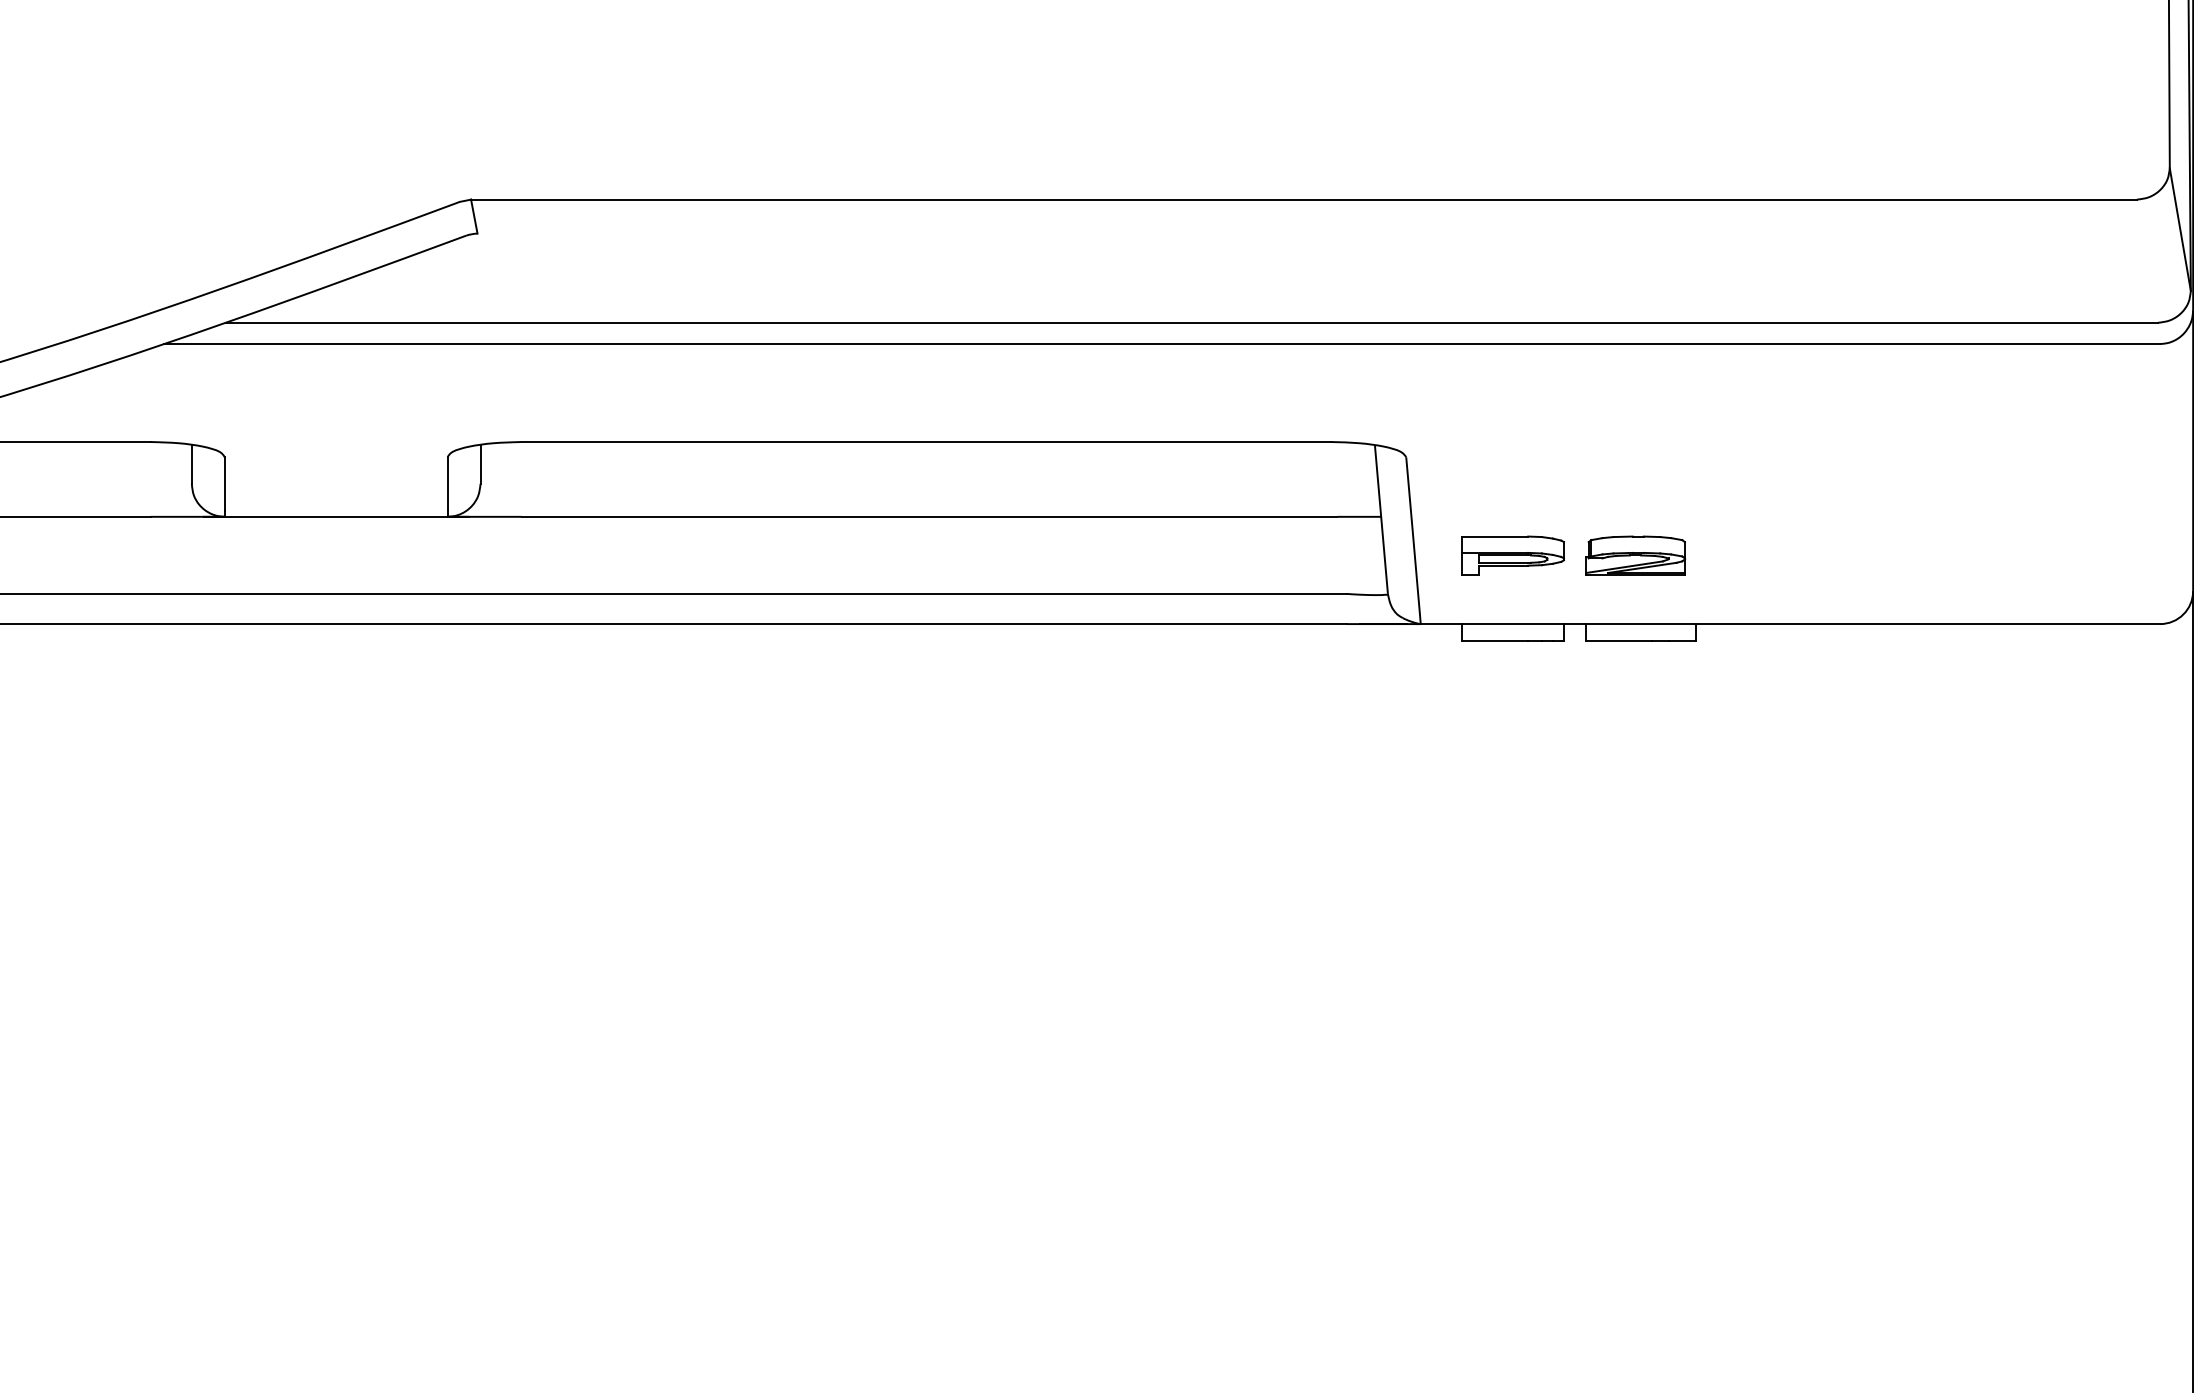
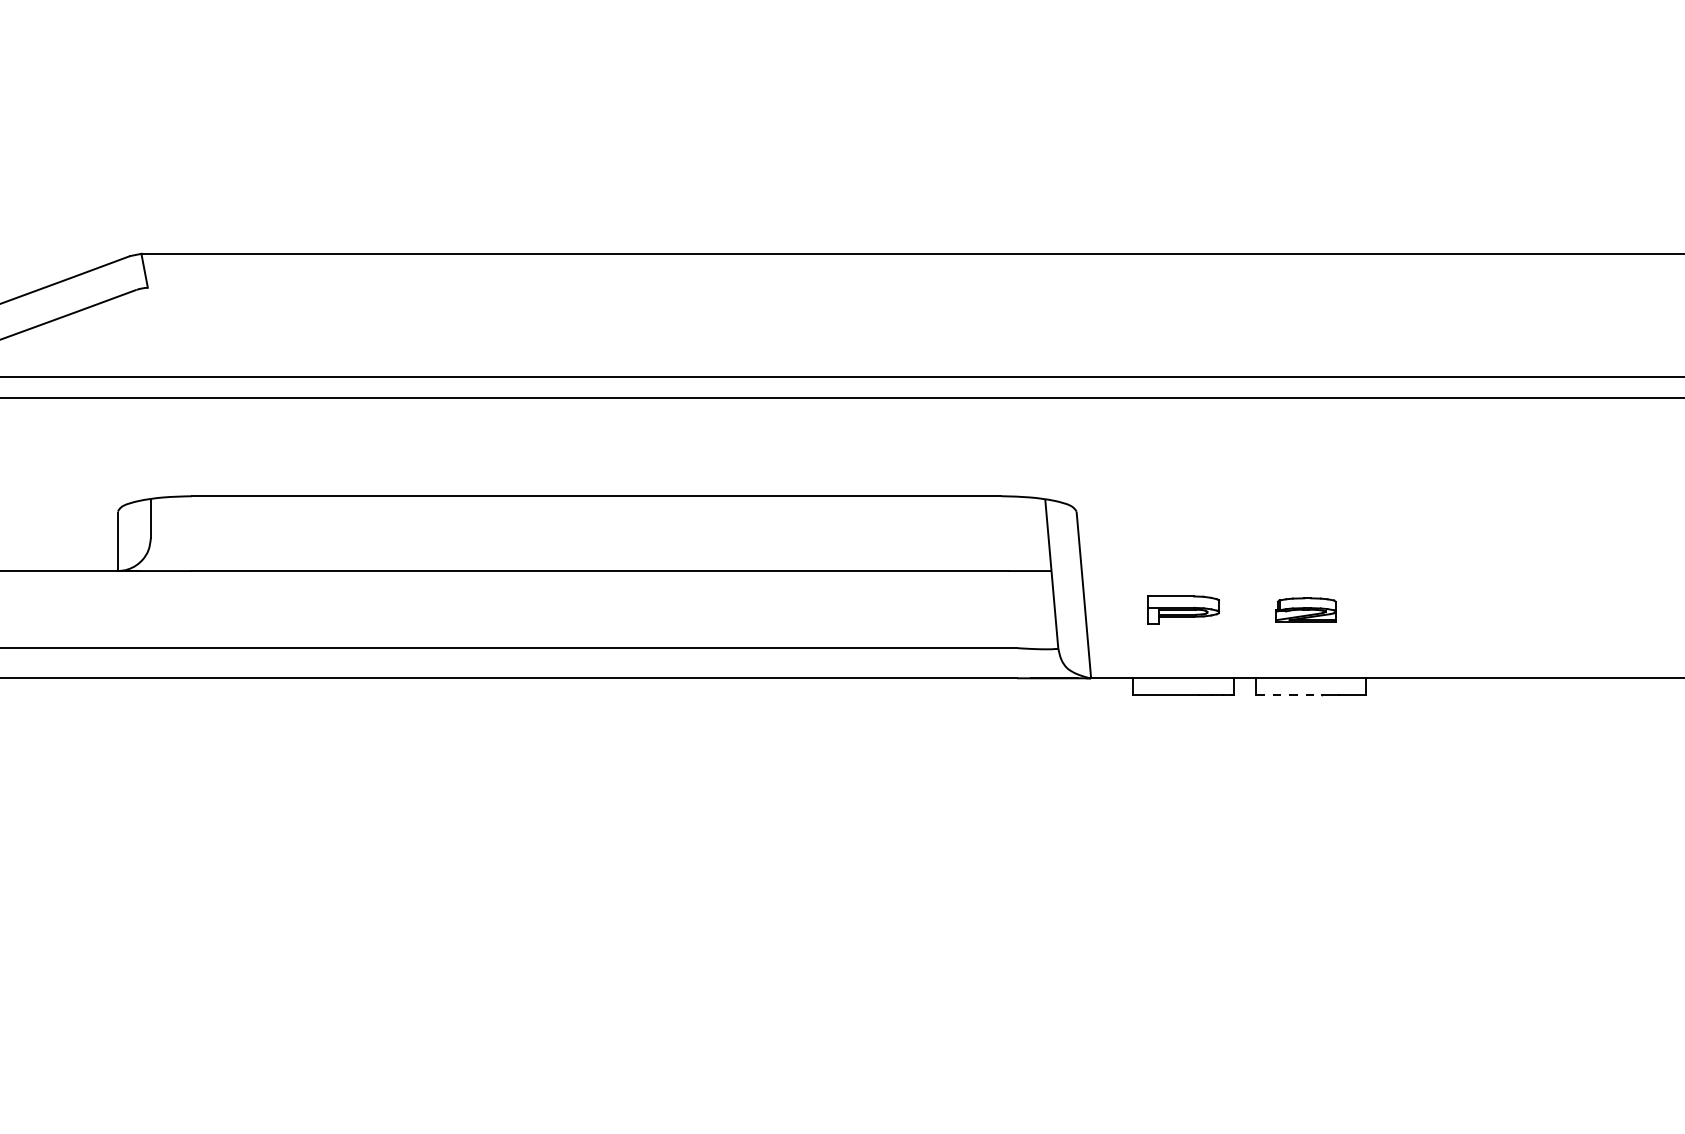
part: (1512, 555) -> (1182, 609), size x0.7
part: (1635, 555) -> (1305, 609), size x0.6
line: (1618, 640) -> (1288, 694), solid -> dashed

